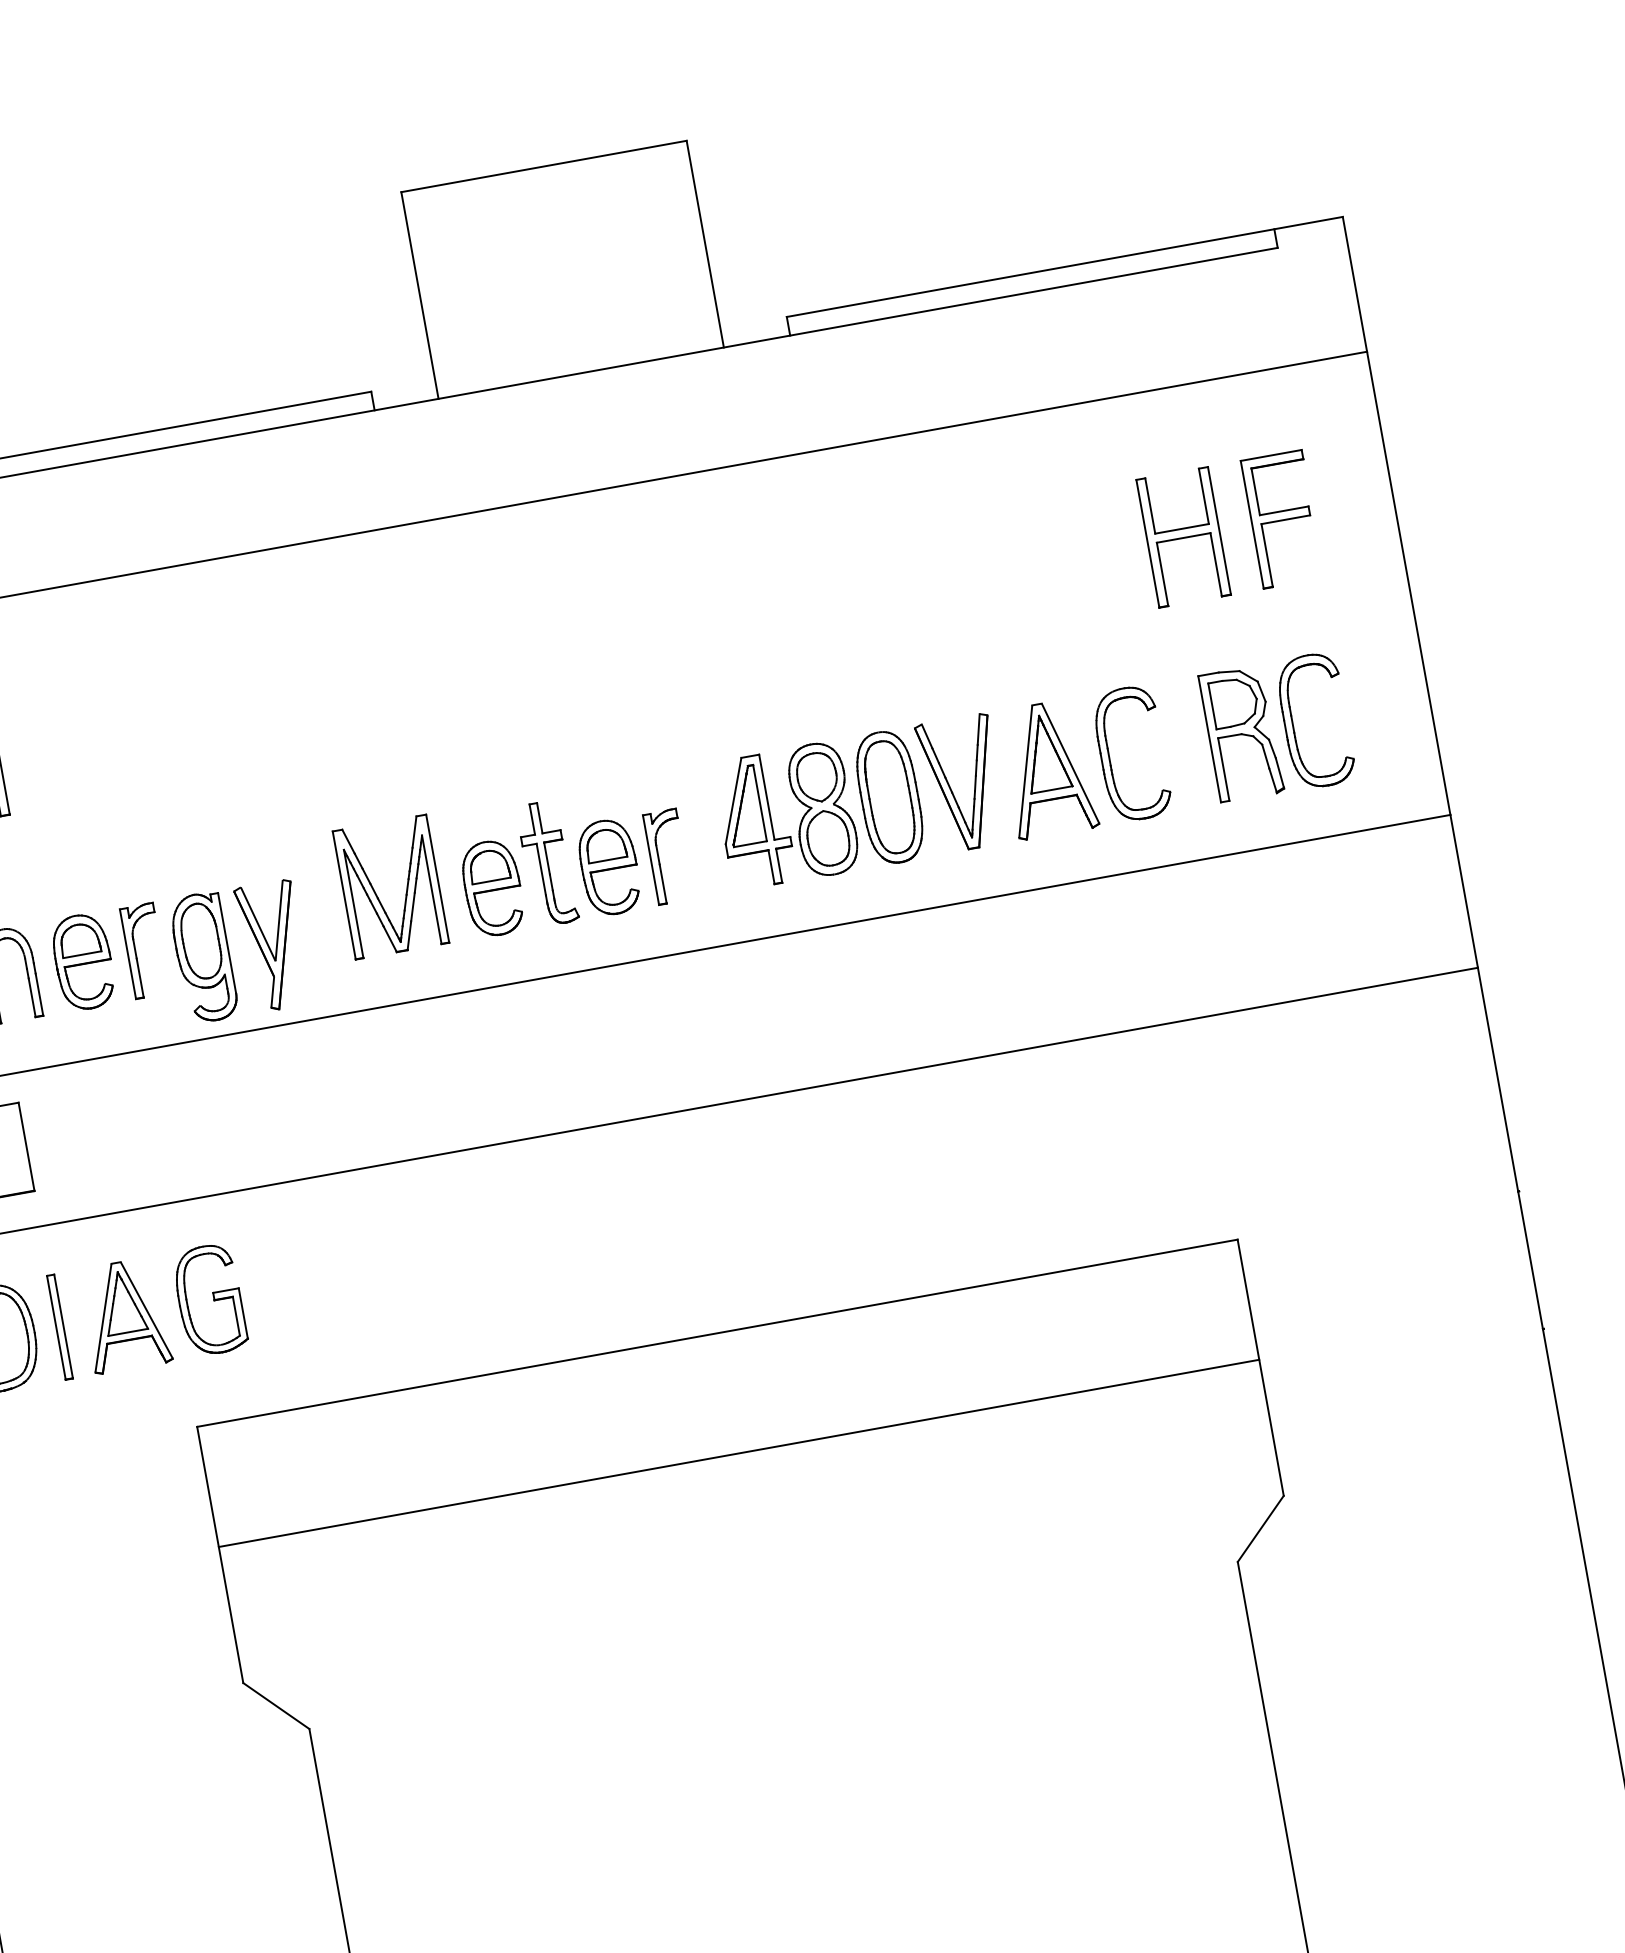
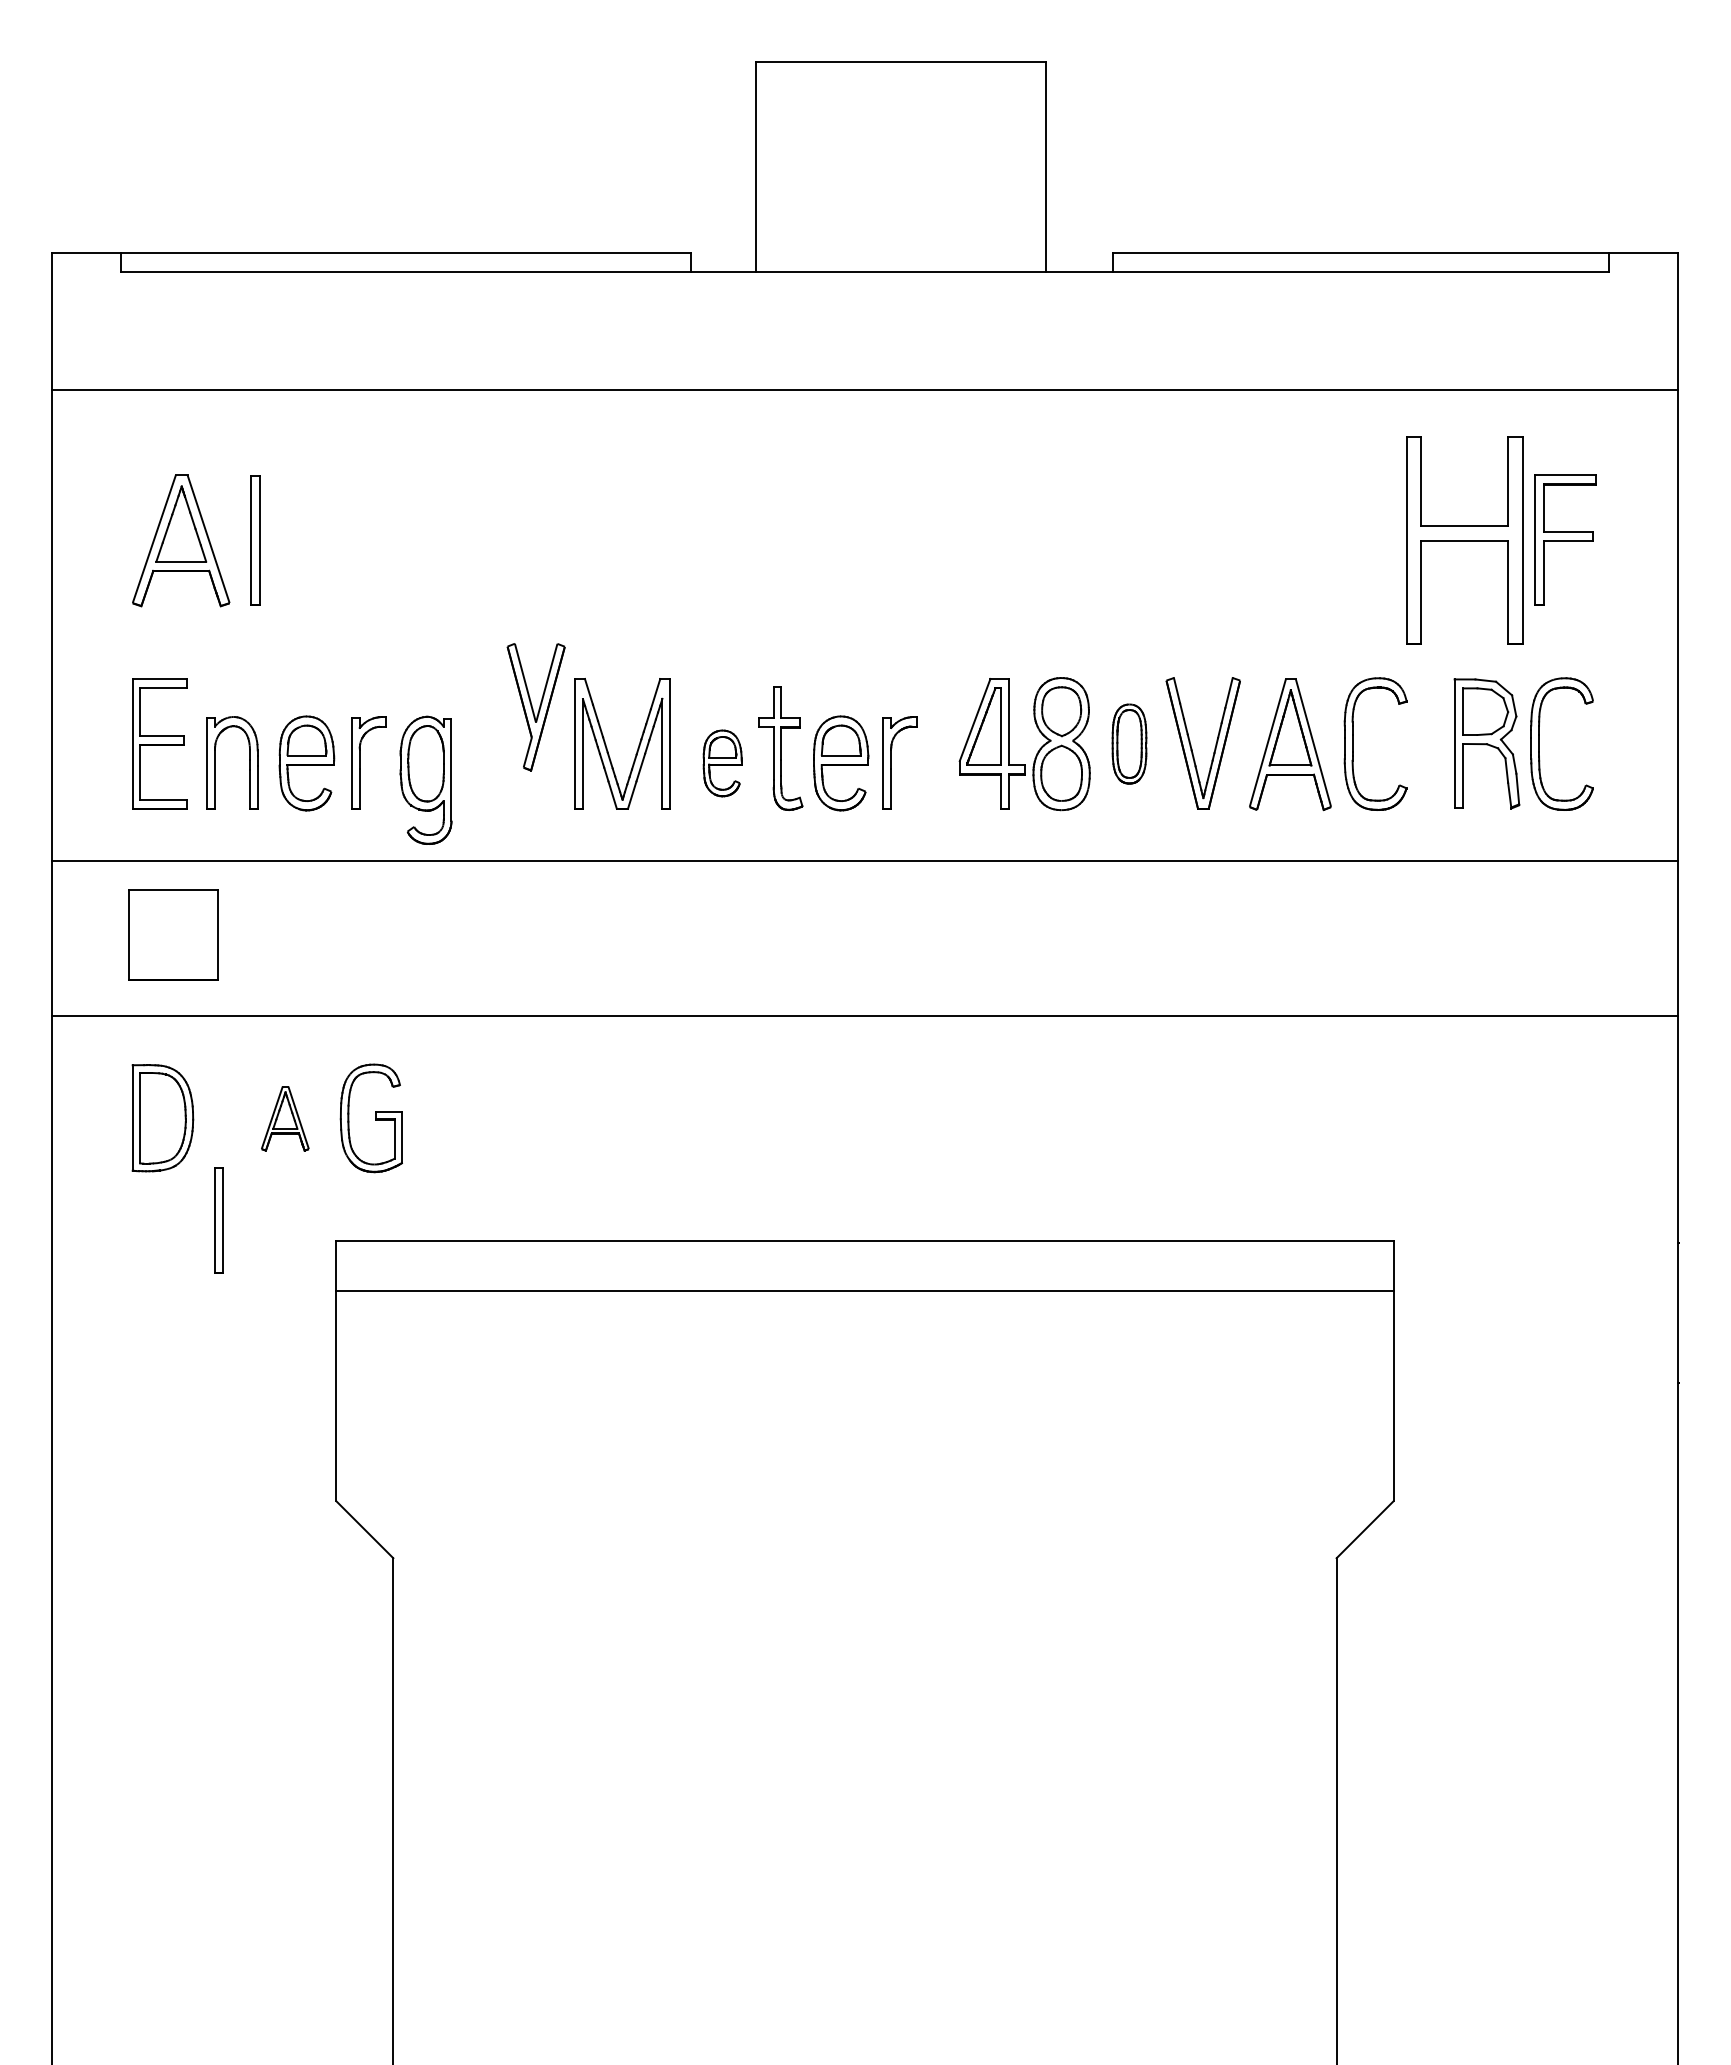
part: (1183, 536) -> (1464, 539), size x1.6
part: (889, 796) -> (1129, 743), size x0.6
part: (492, 888) -> (722, 763), size x0.7
part: (272, 946) -> (535, 707), moved
part: (125, 1315) -> (285, 1118), size x0.6
part: (59, 1327) -> (218, 1220), moved
line: (738, 1453) -> (864, 1291), moved

